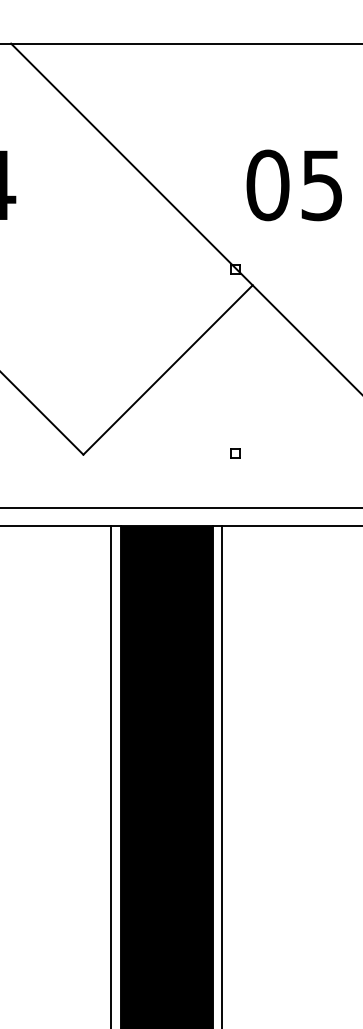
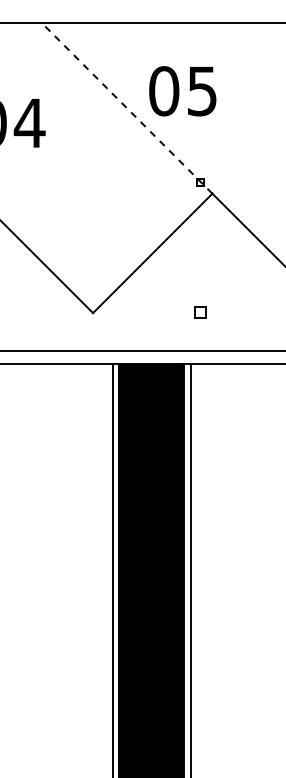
line: (130, 164) -> (126, 108), solid -> dashed
text: (293, 185) -> (182, 91), moved
part: (235, 453) -> (200, 312), size x1.6

